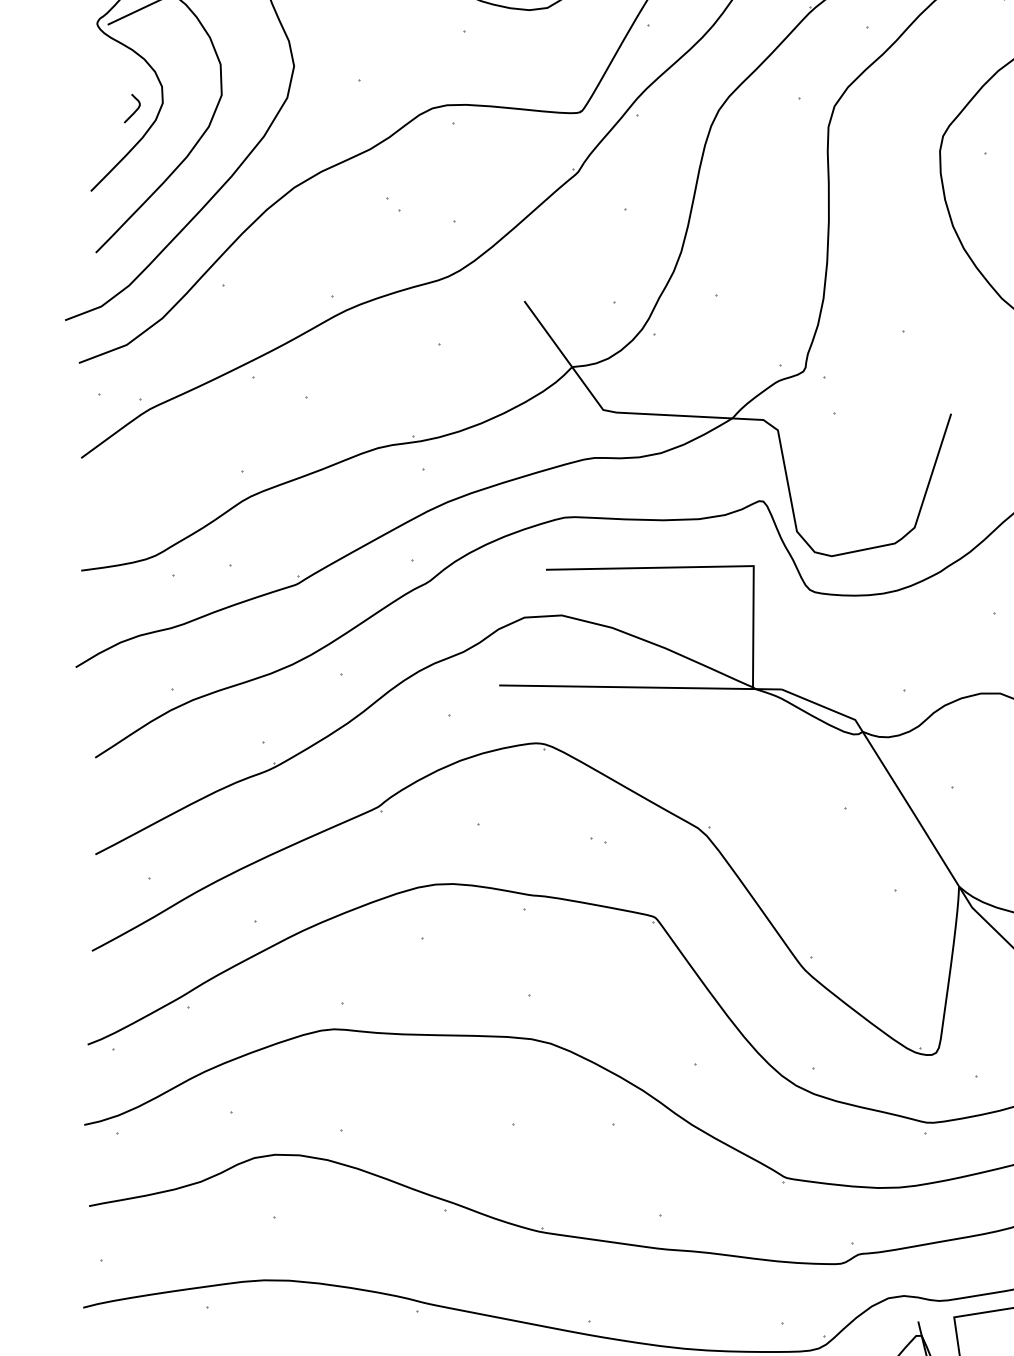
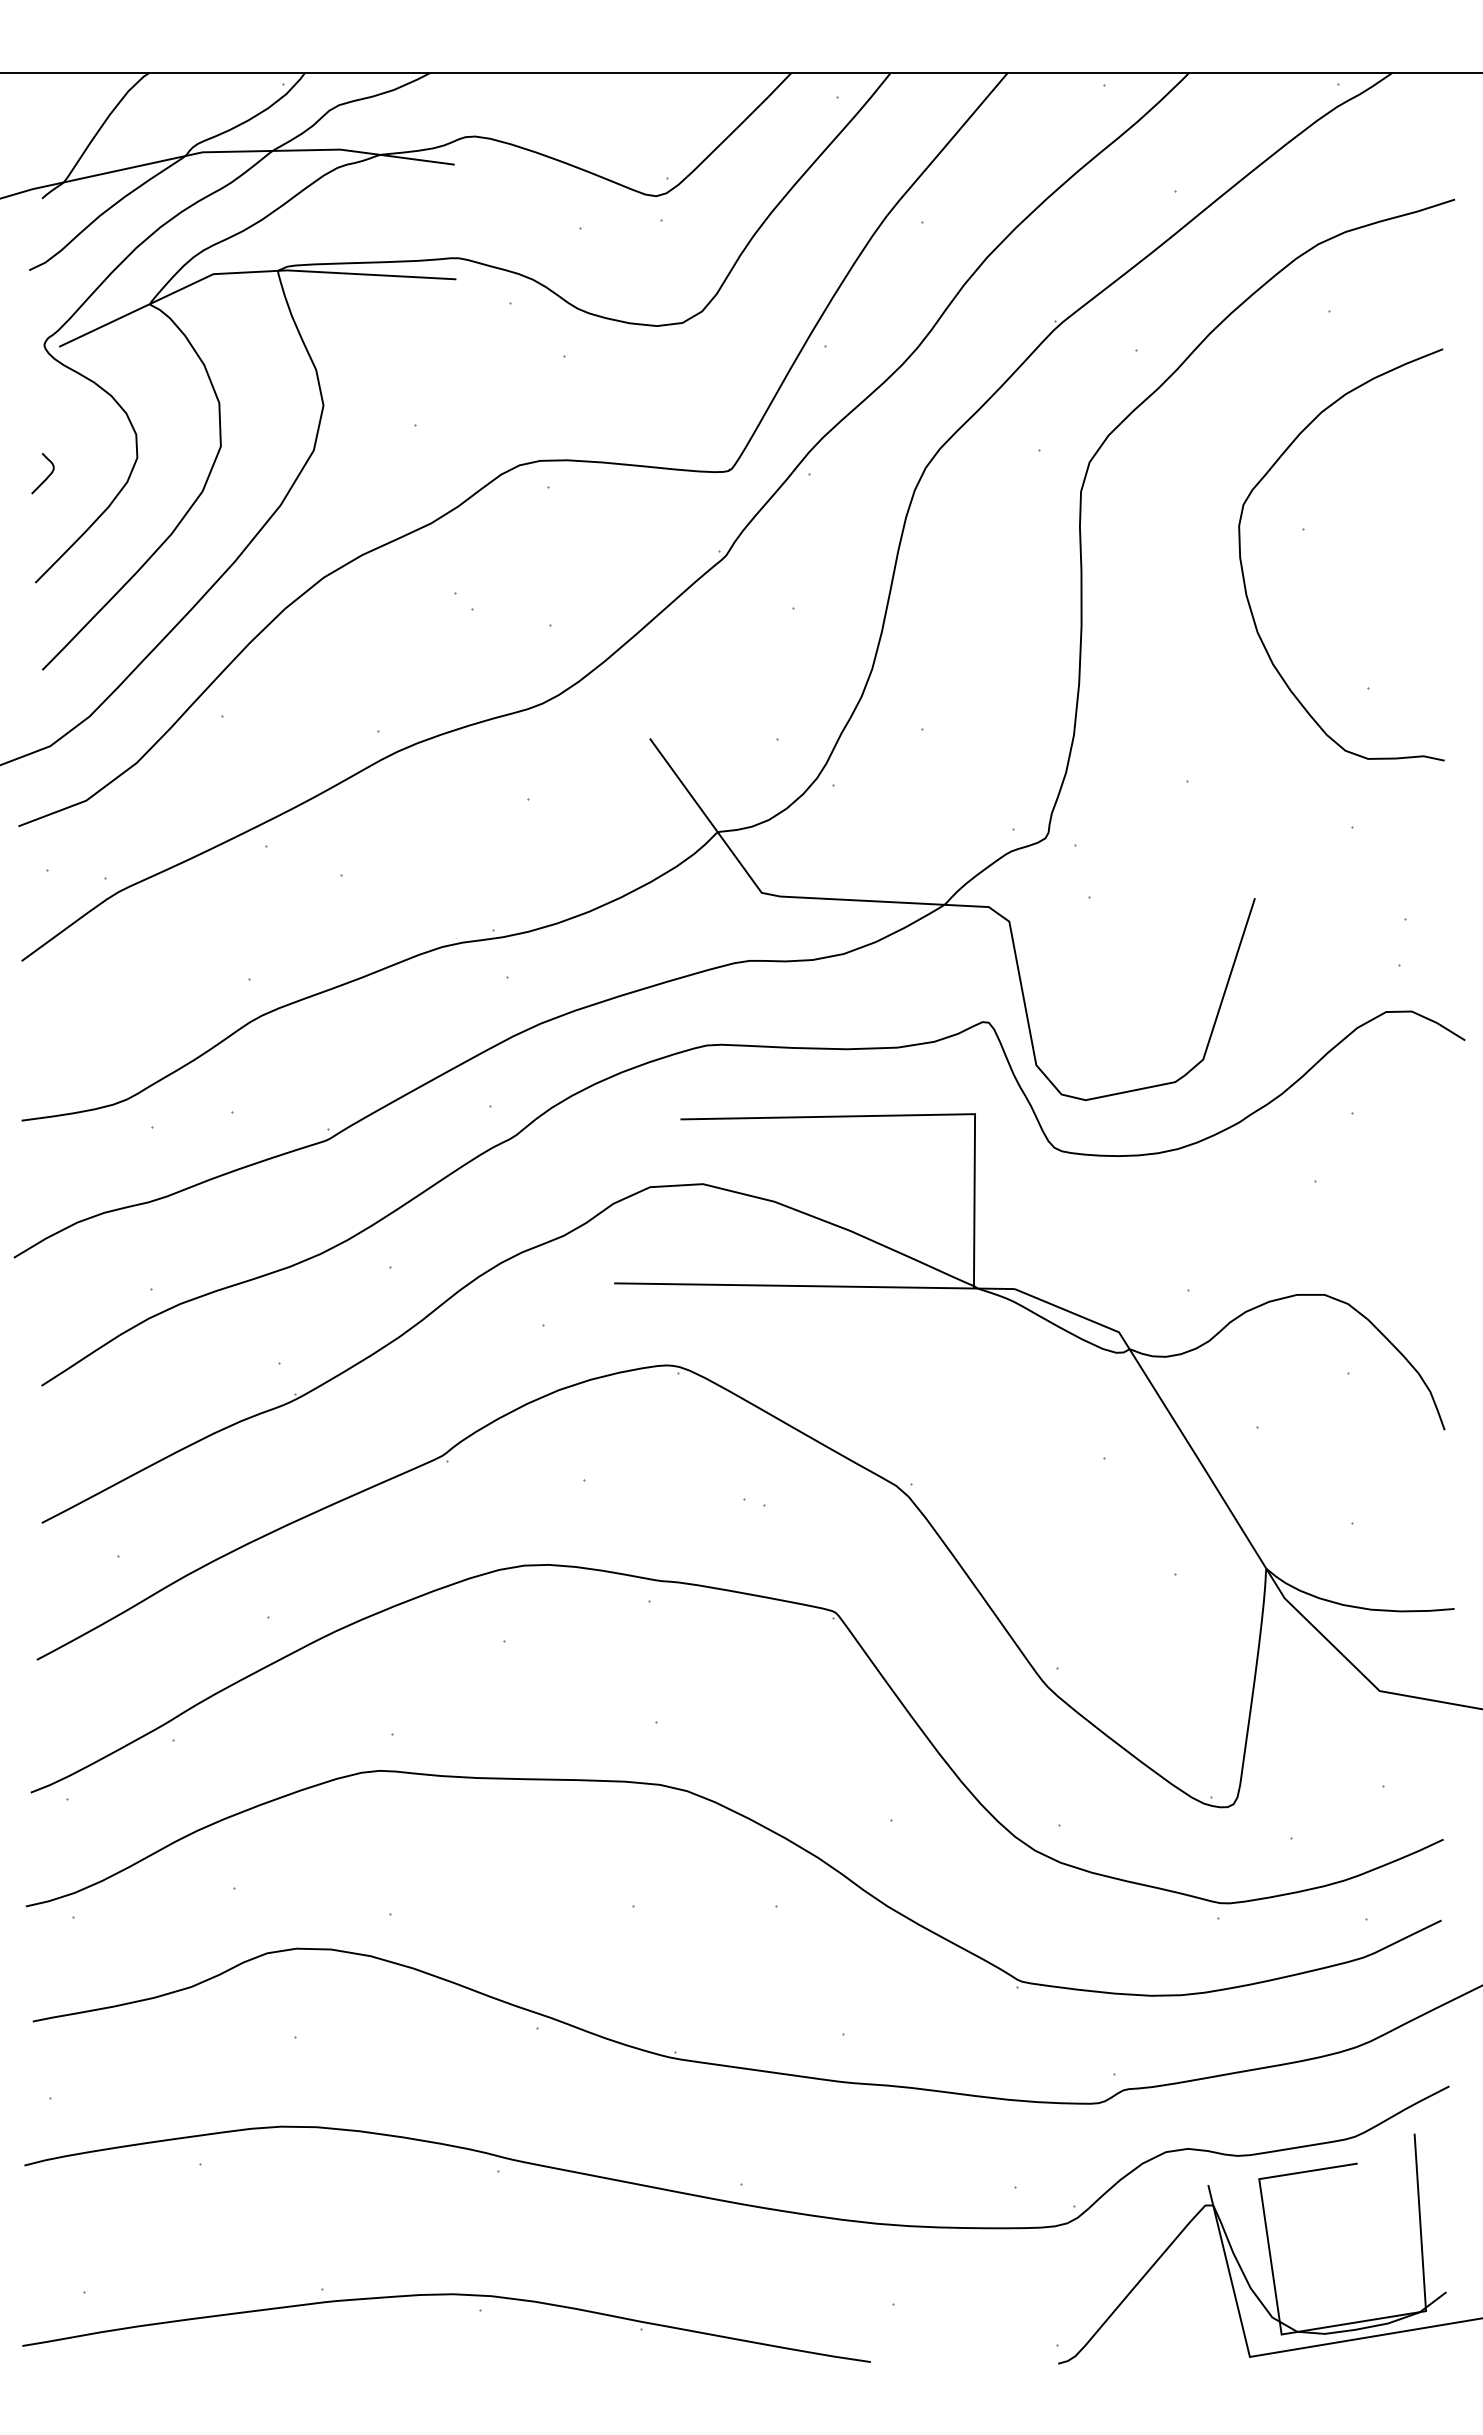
curve: (134, 111) -> (46, 477), moved

